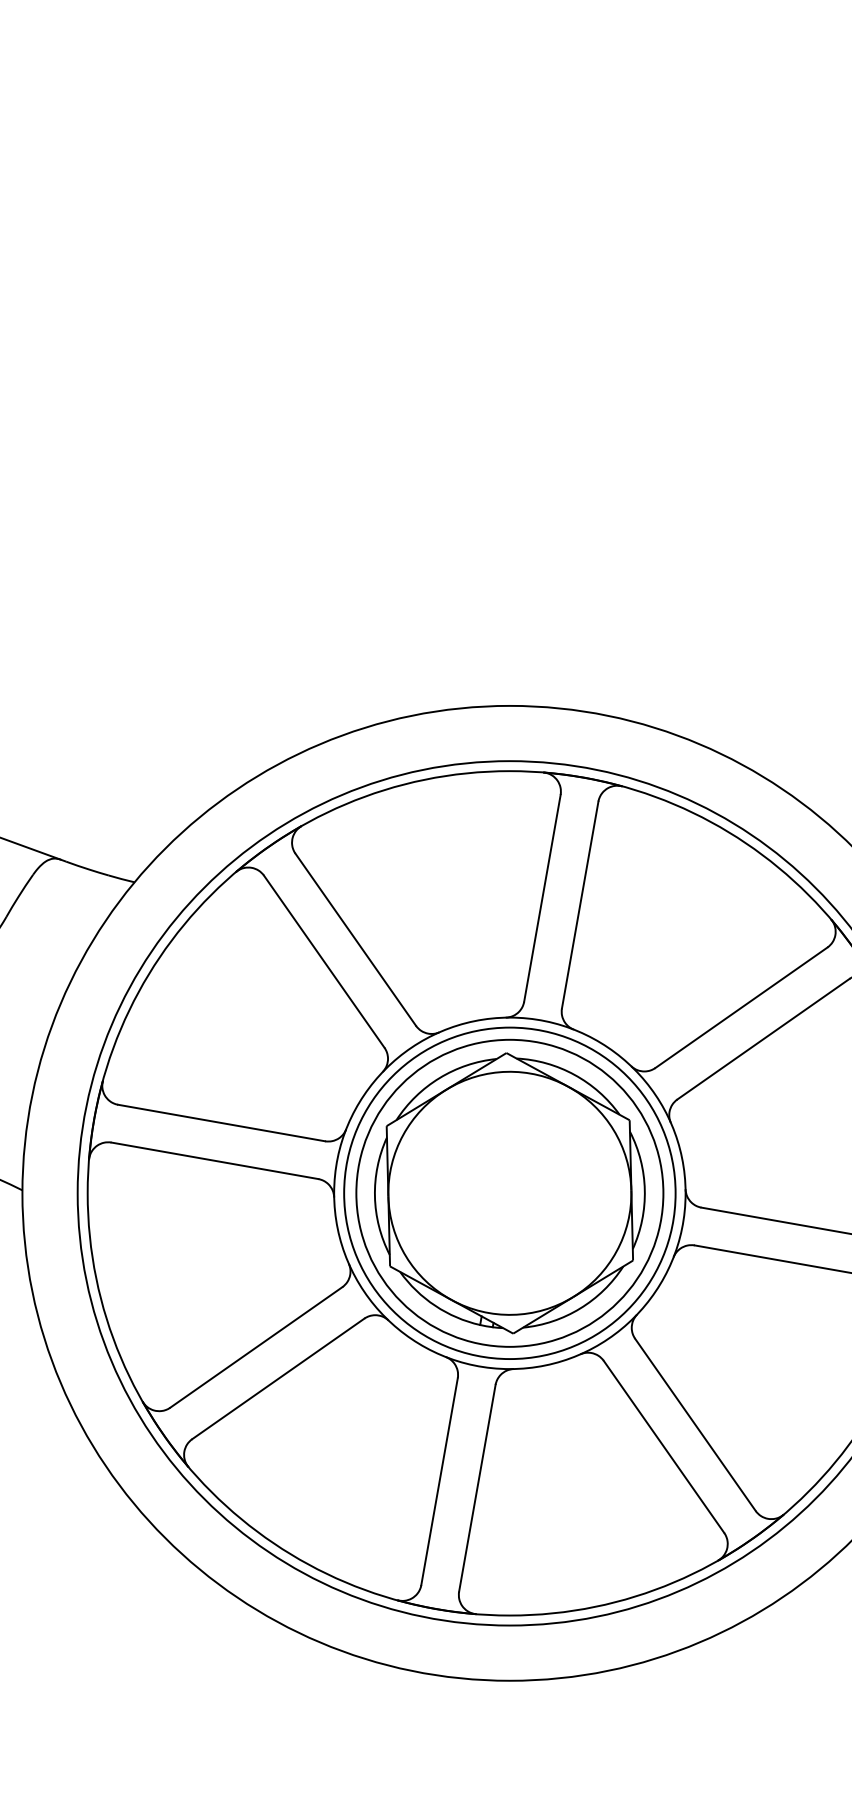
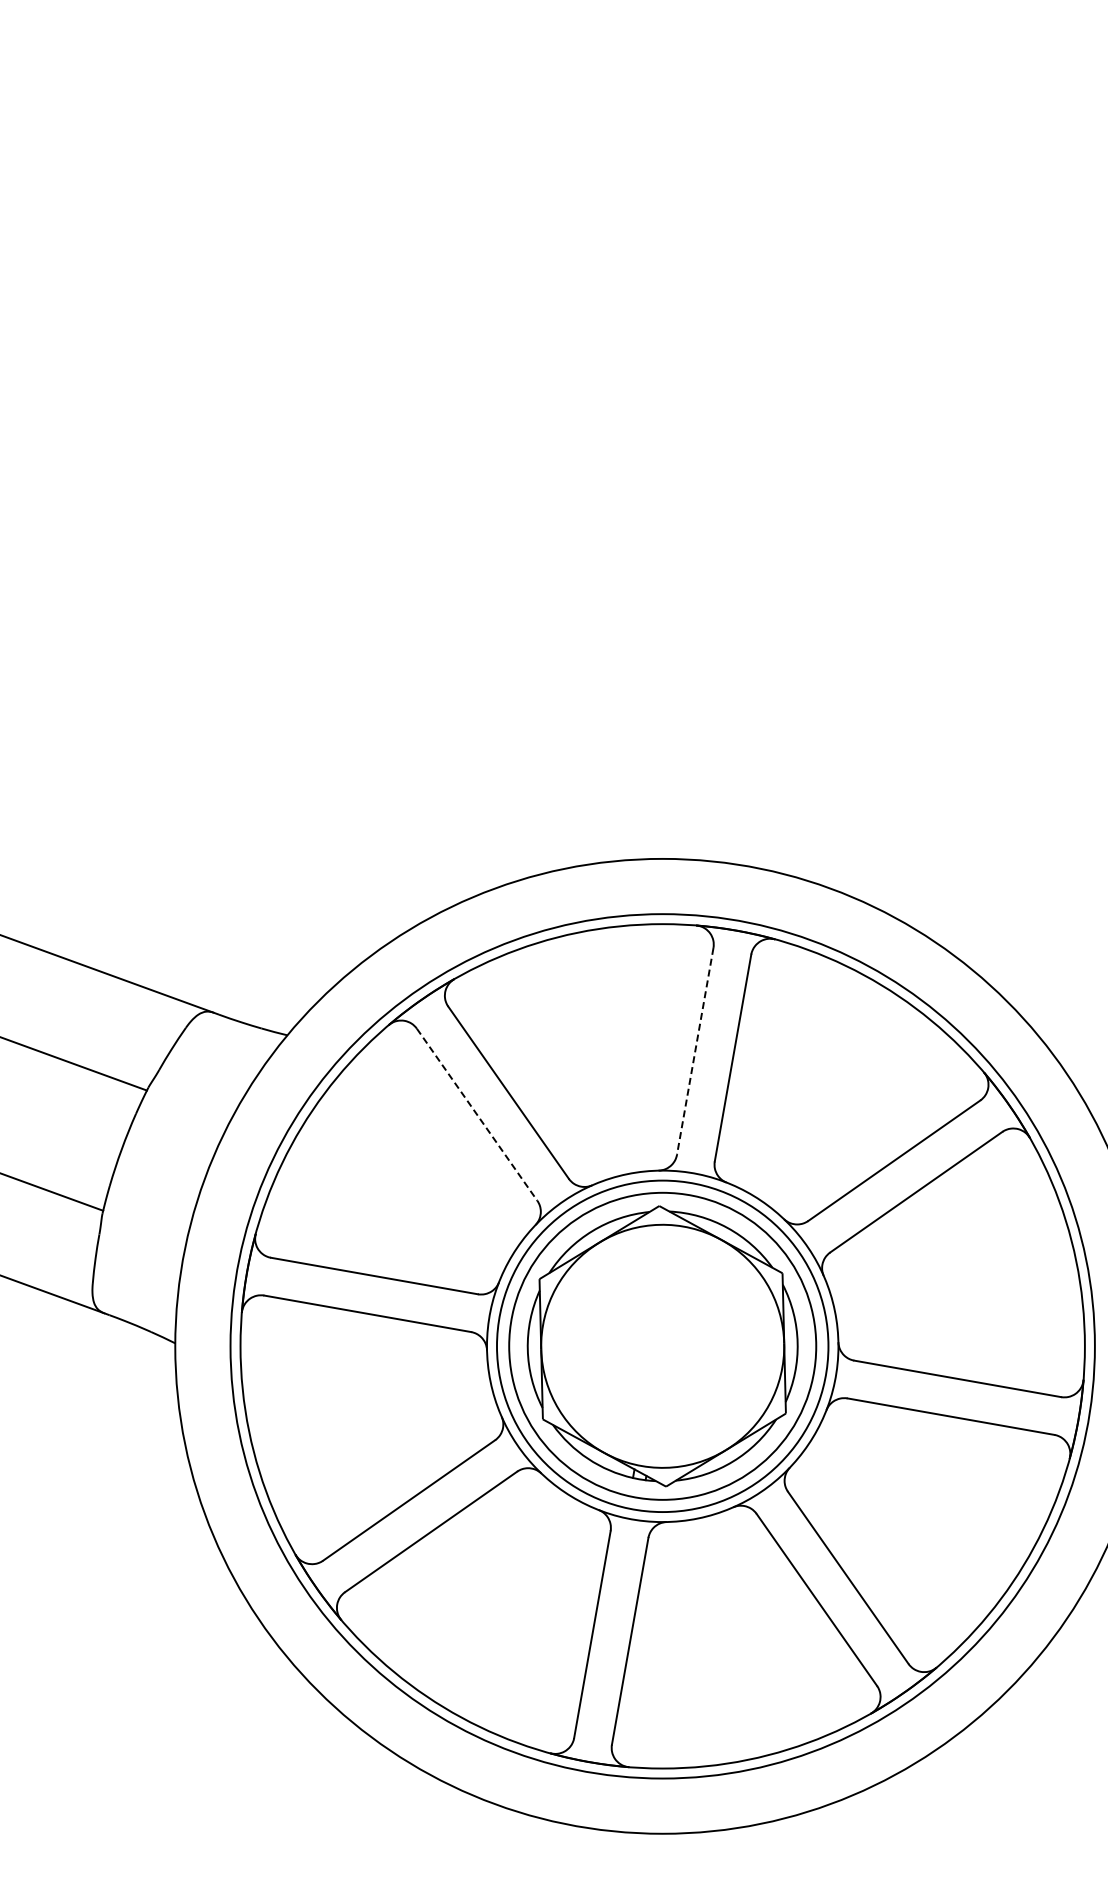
line: (542, 898) -> (695, 1051), solid -> dashed
line: (324, 962) -> (477, 1115), solid -> dashed

